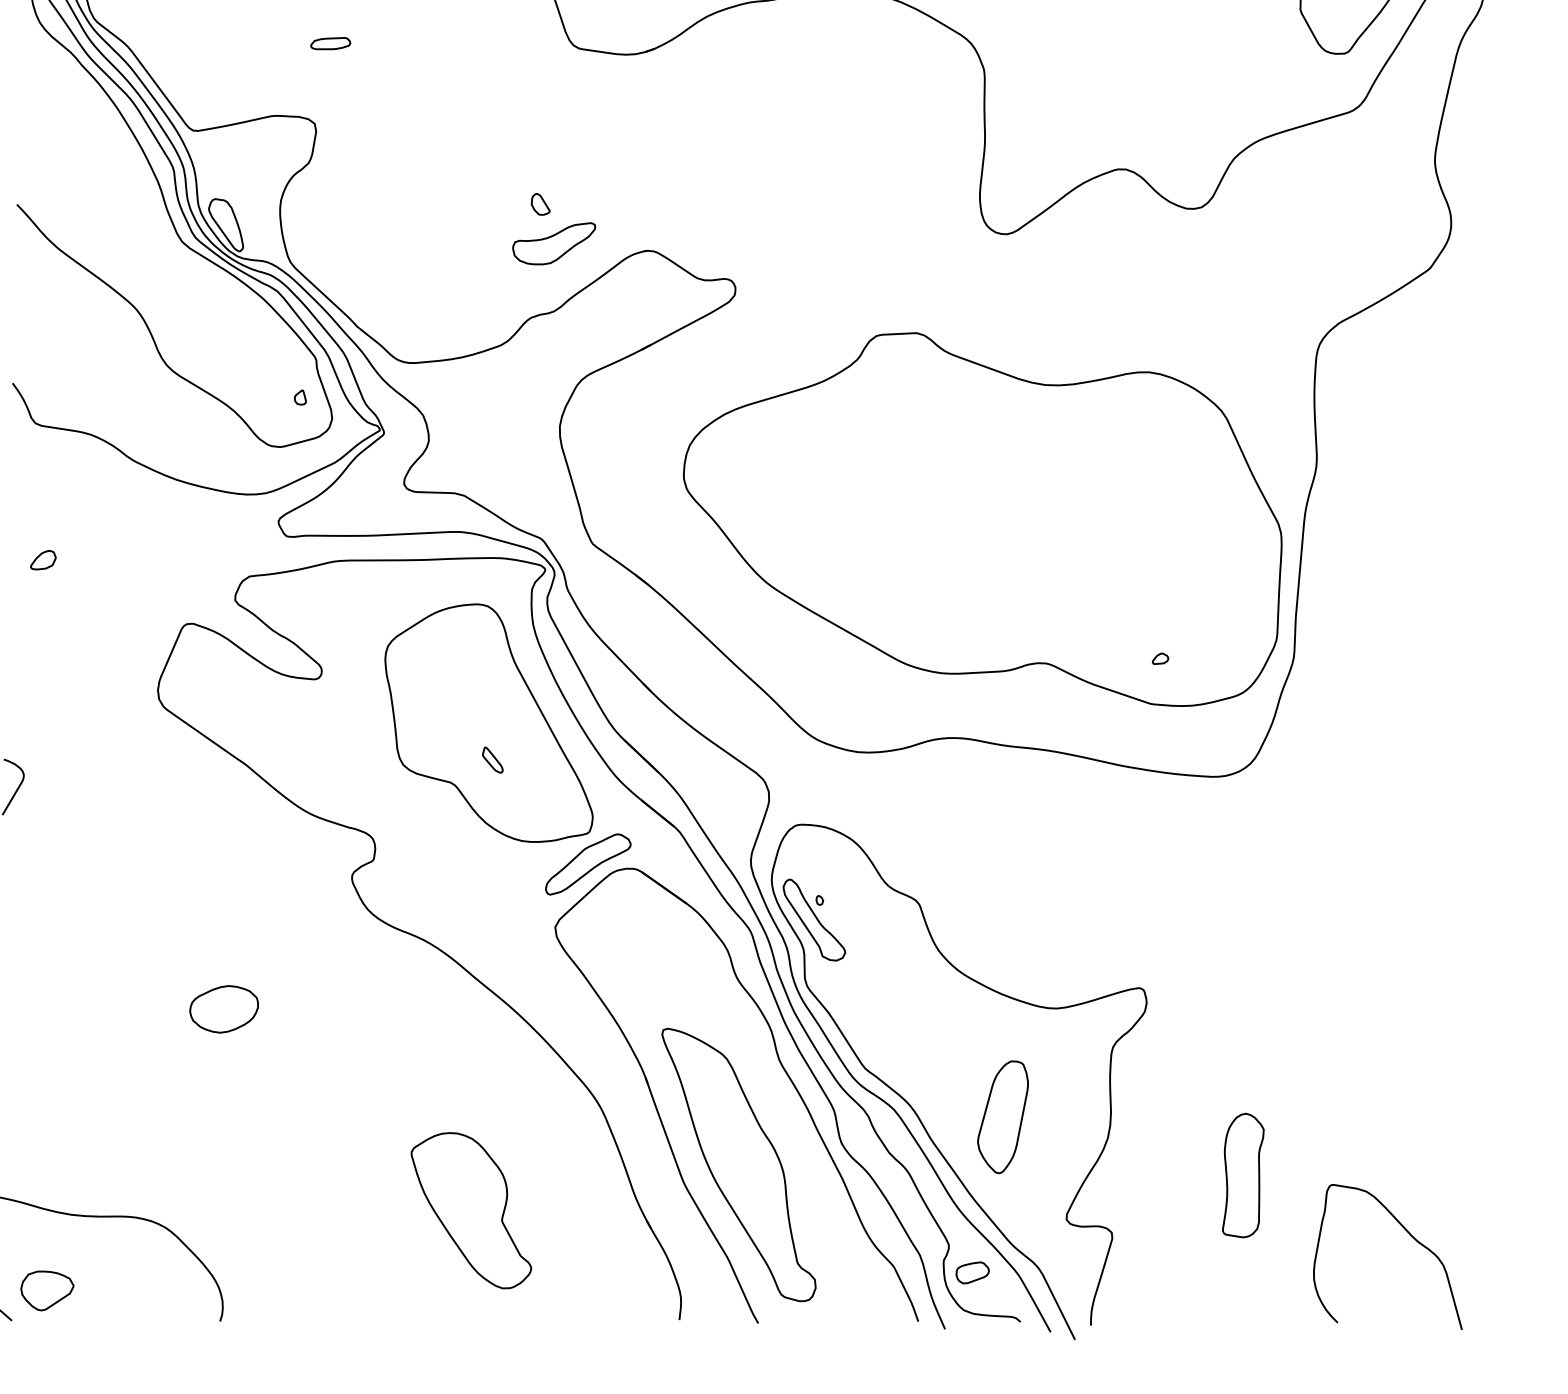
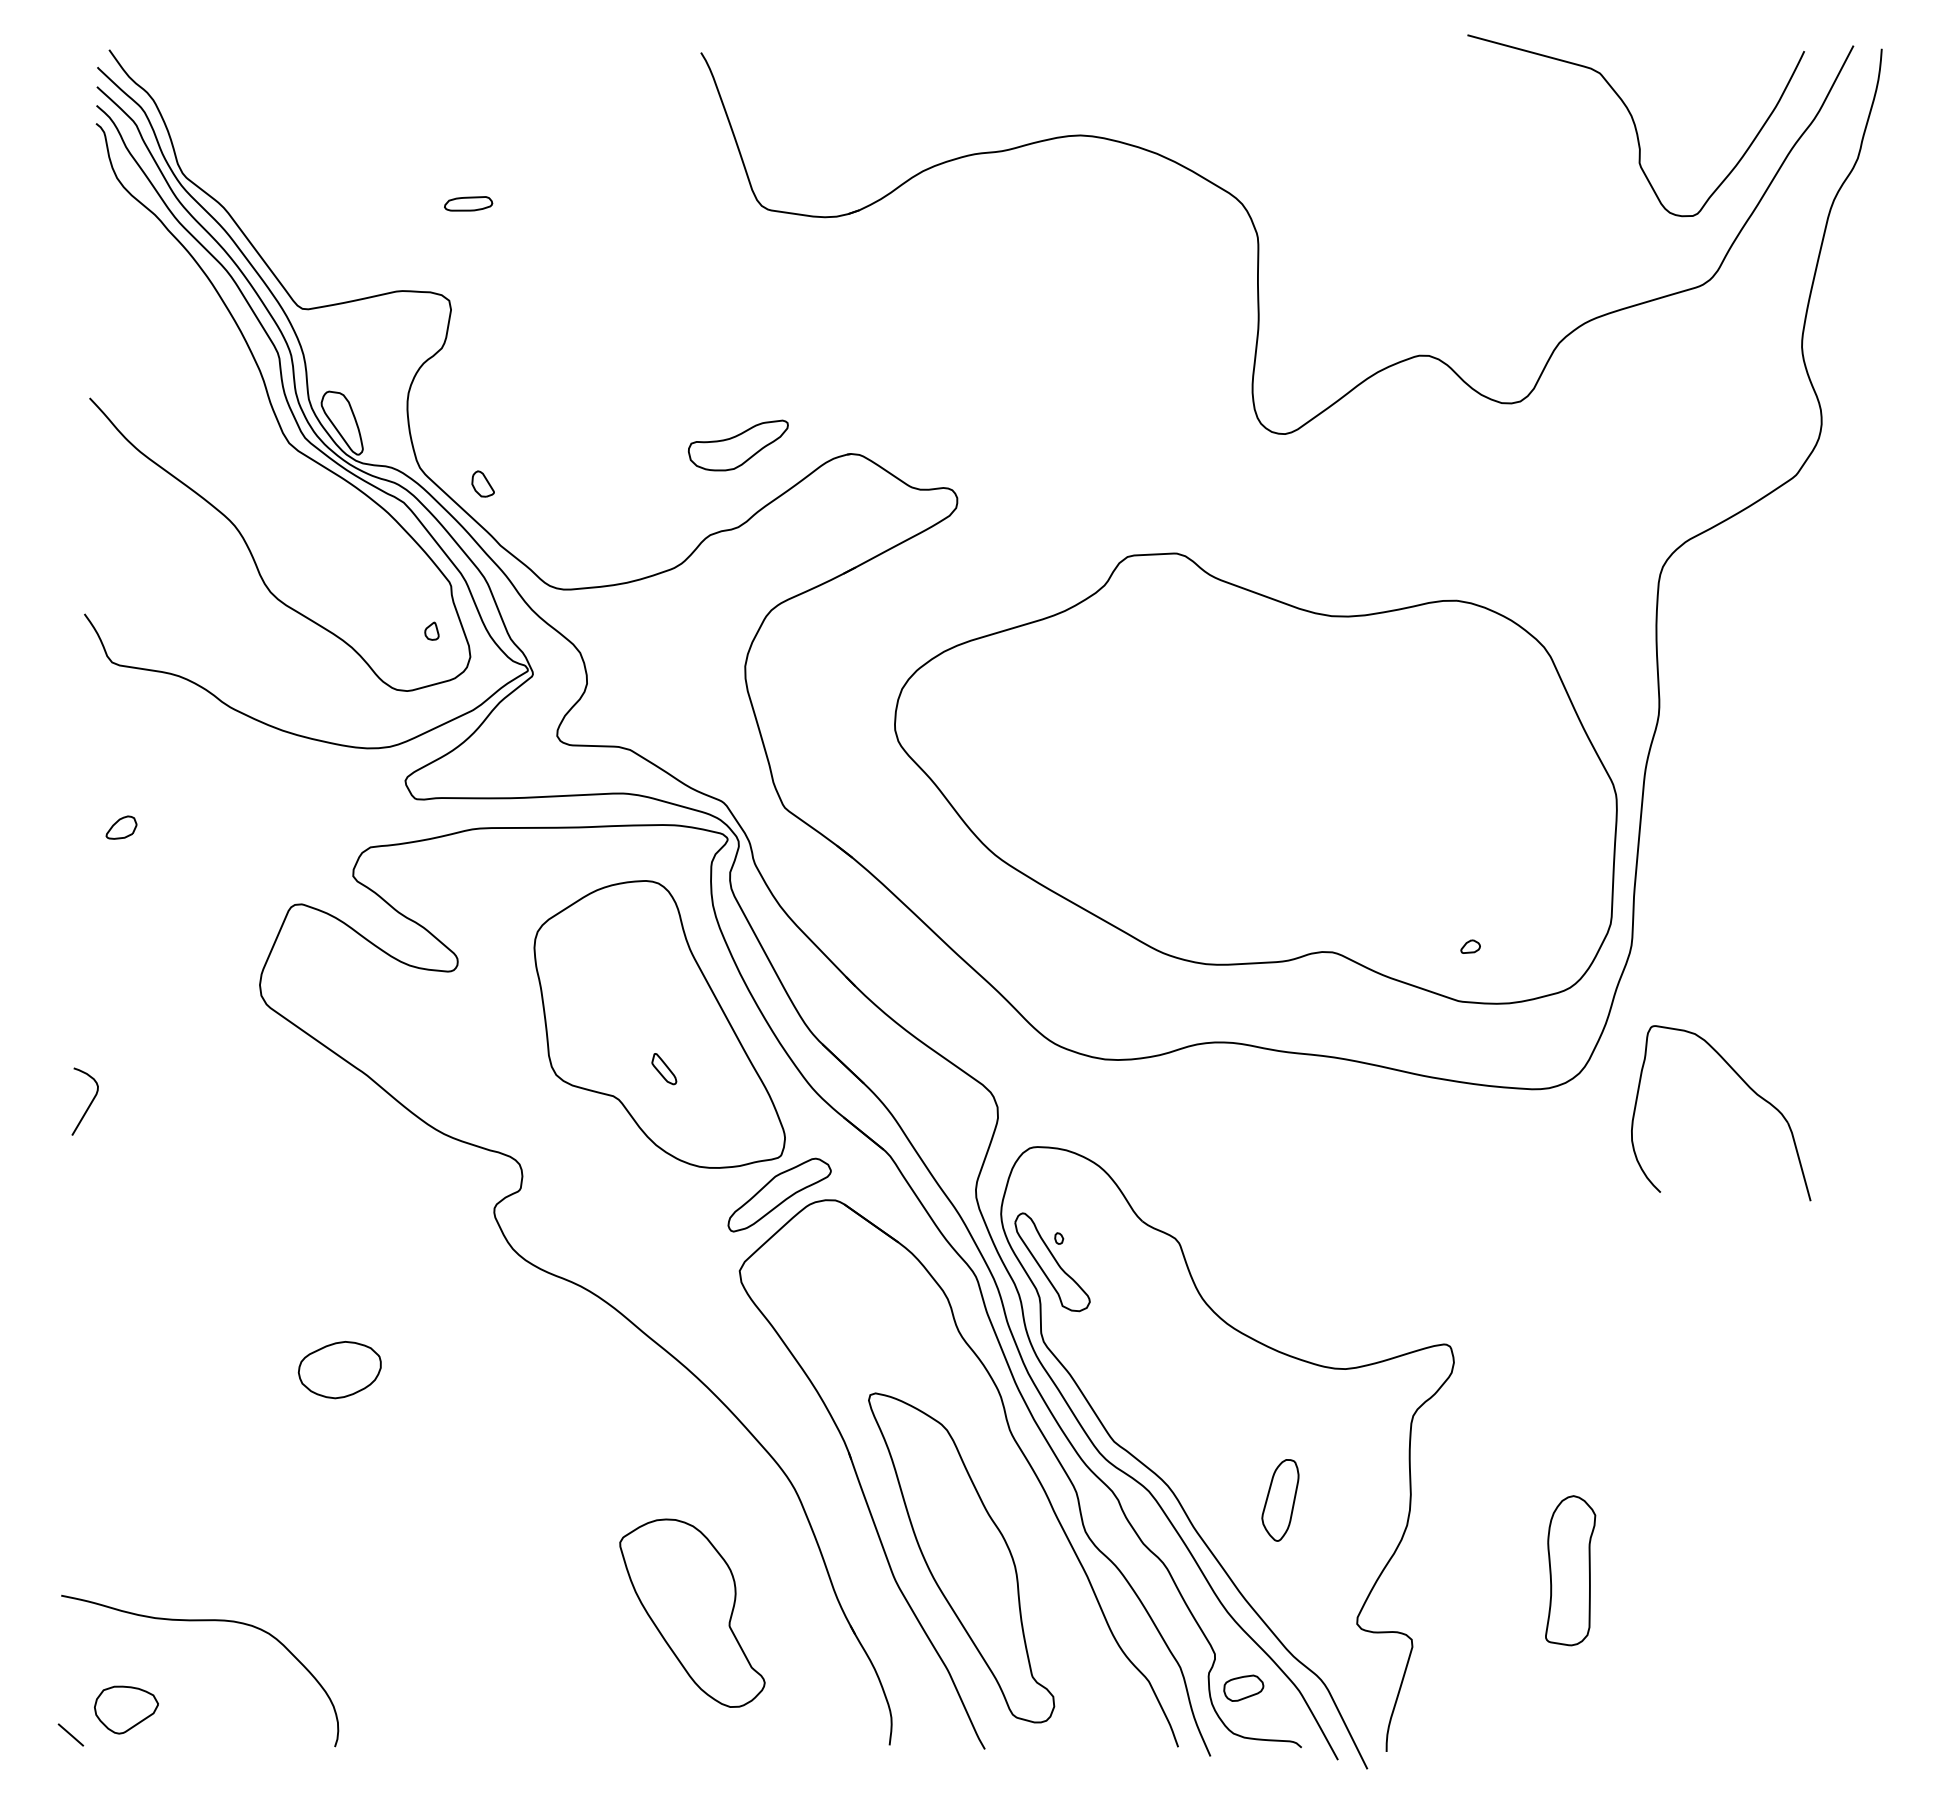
part: (540, 203) -> (482, 483), moved
part: (1003, 1117) -> (1280, 1500), size x0.6
part: (471, 1210) -> (692, 1612), moved
part: (1409, 1234) -> (1747, 1086), moved

